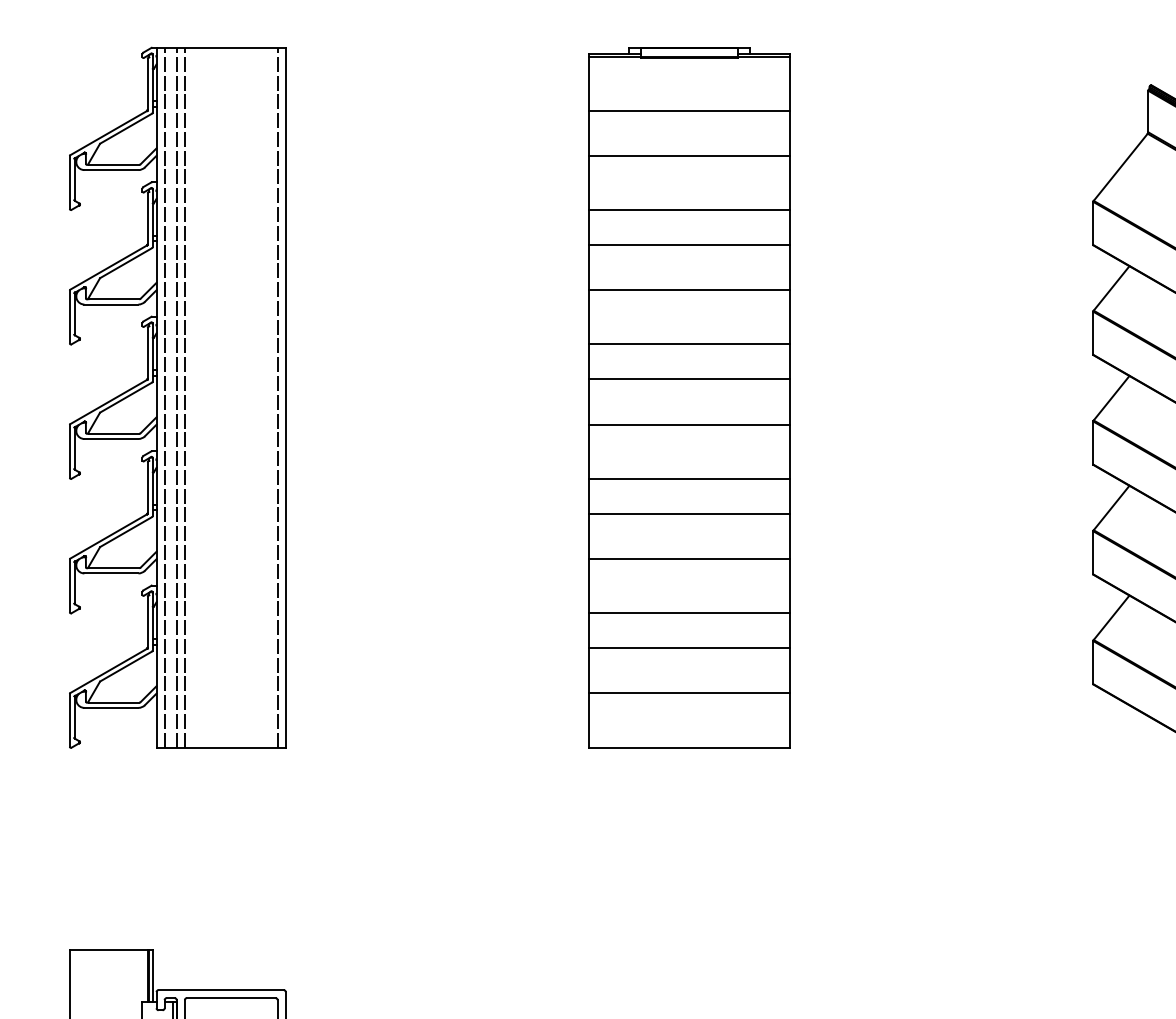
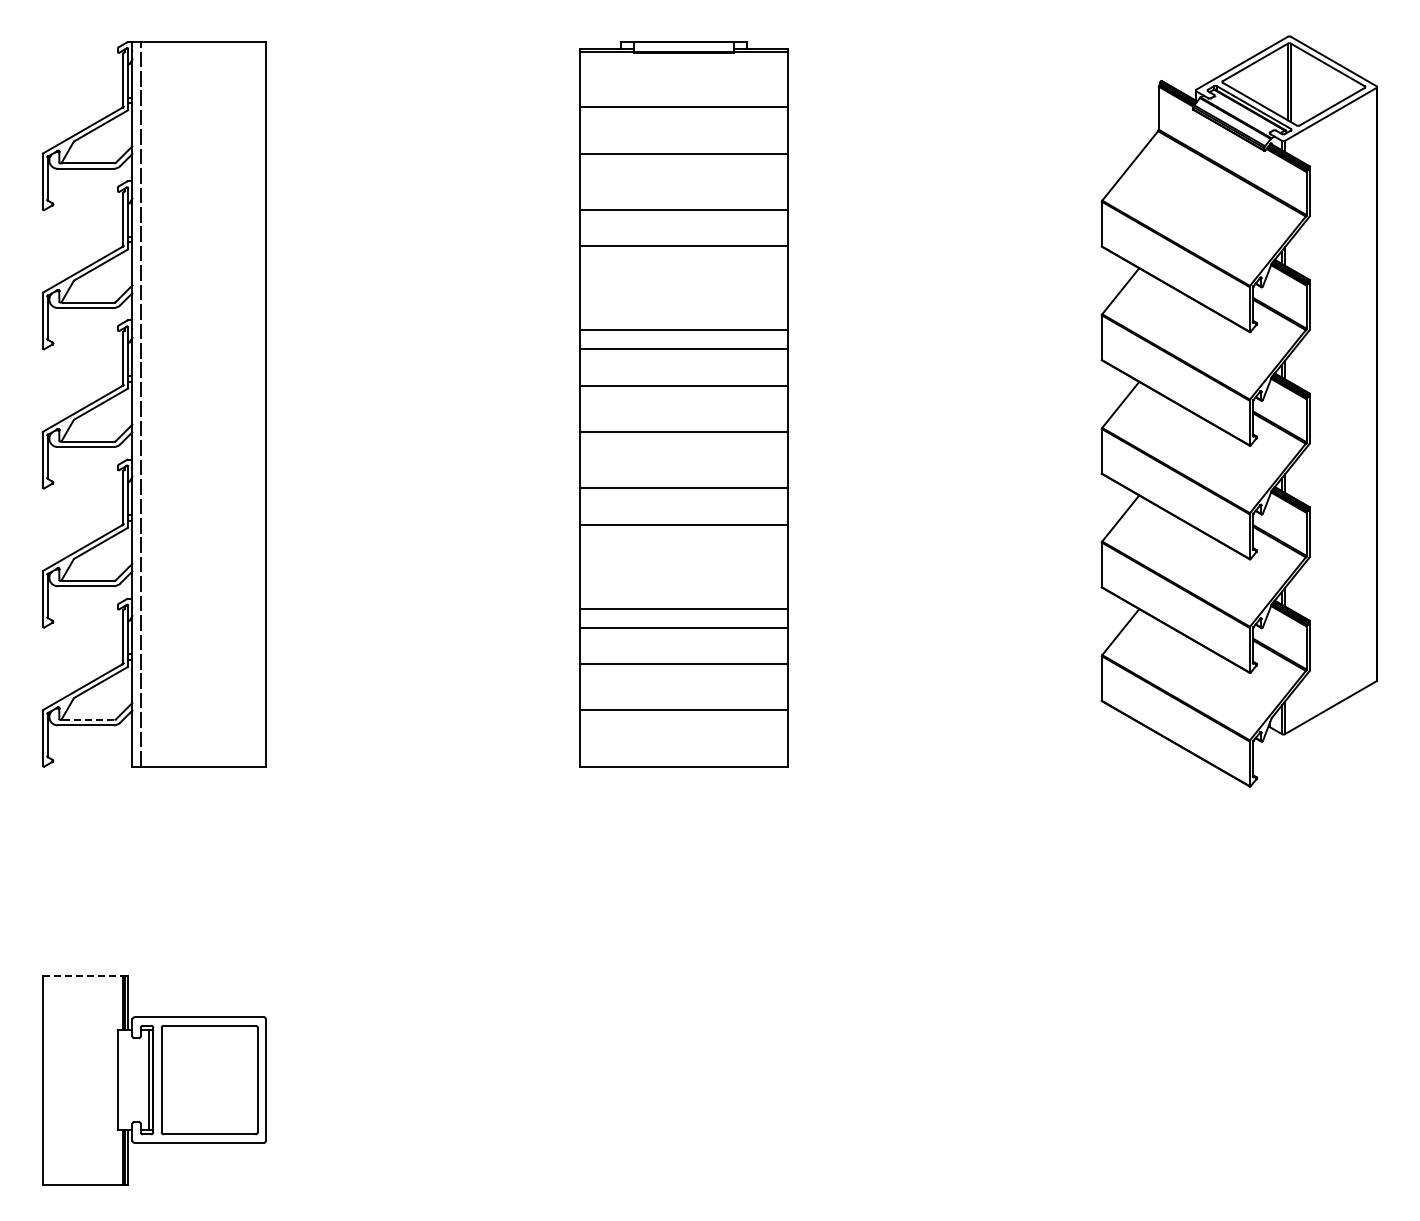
line: (689, 289) -> (683, 329), moved
line: (176, 397) -> (153, 404), removed
line: (184, 397) -> (161, 404), removed
line: (277, 397) -> (257, 404), removed
line: (689, 559) -> (683, 609), moved
line: (114, 702) -> (88, 719), solid -> dashed
line: (111, 949) -> (85, 975), solid -> dashed

